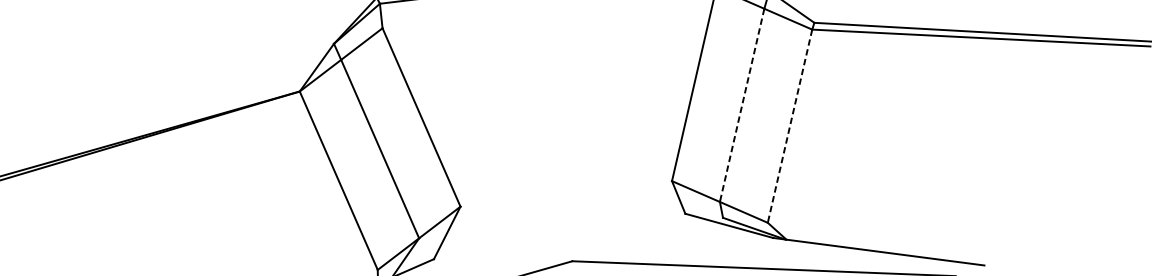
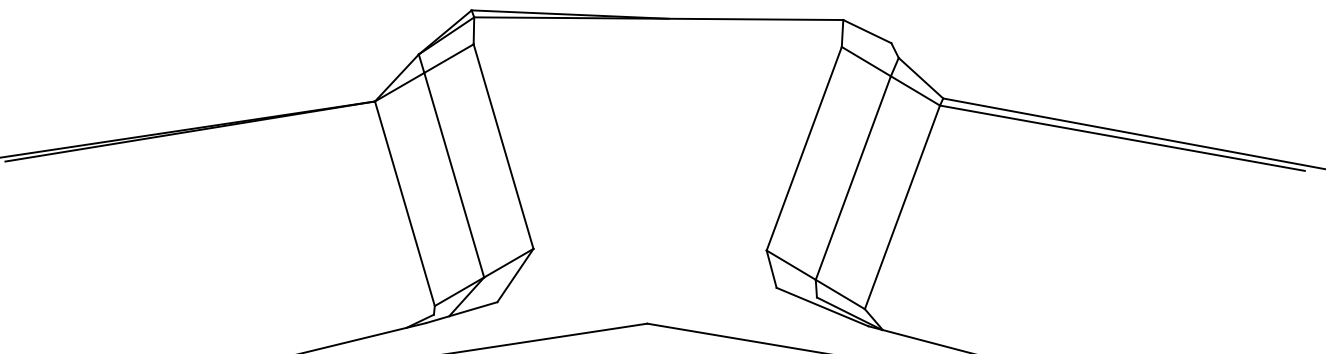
line: (742, 105) -> (853, 178), dashed -> solid
line: (790, 126) -> (902, 207), dashed -> solid

